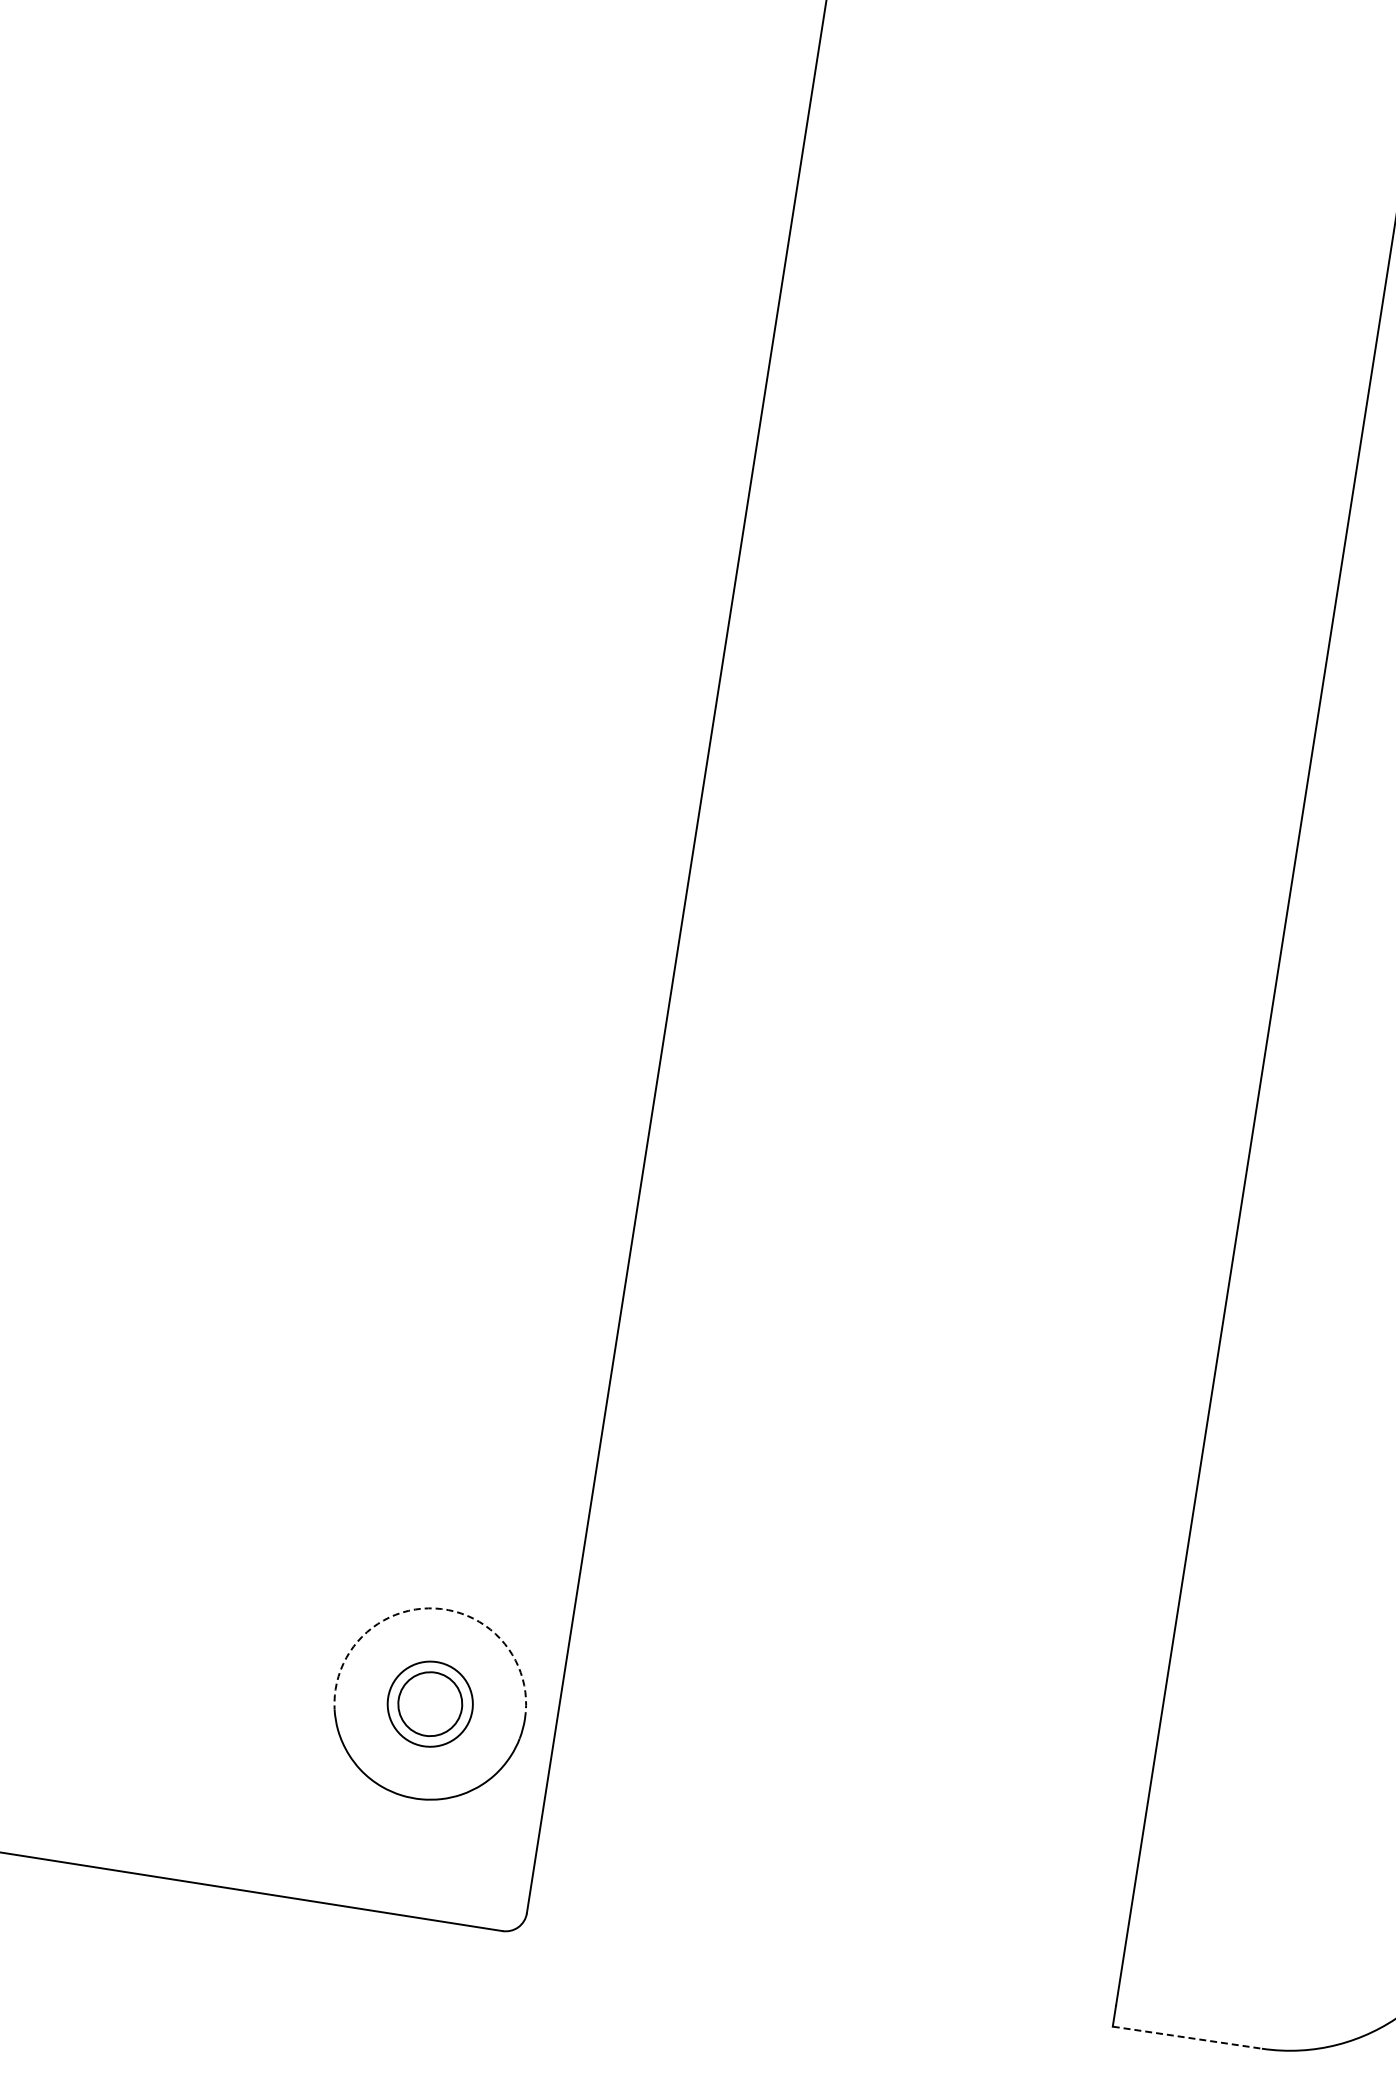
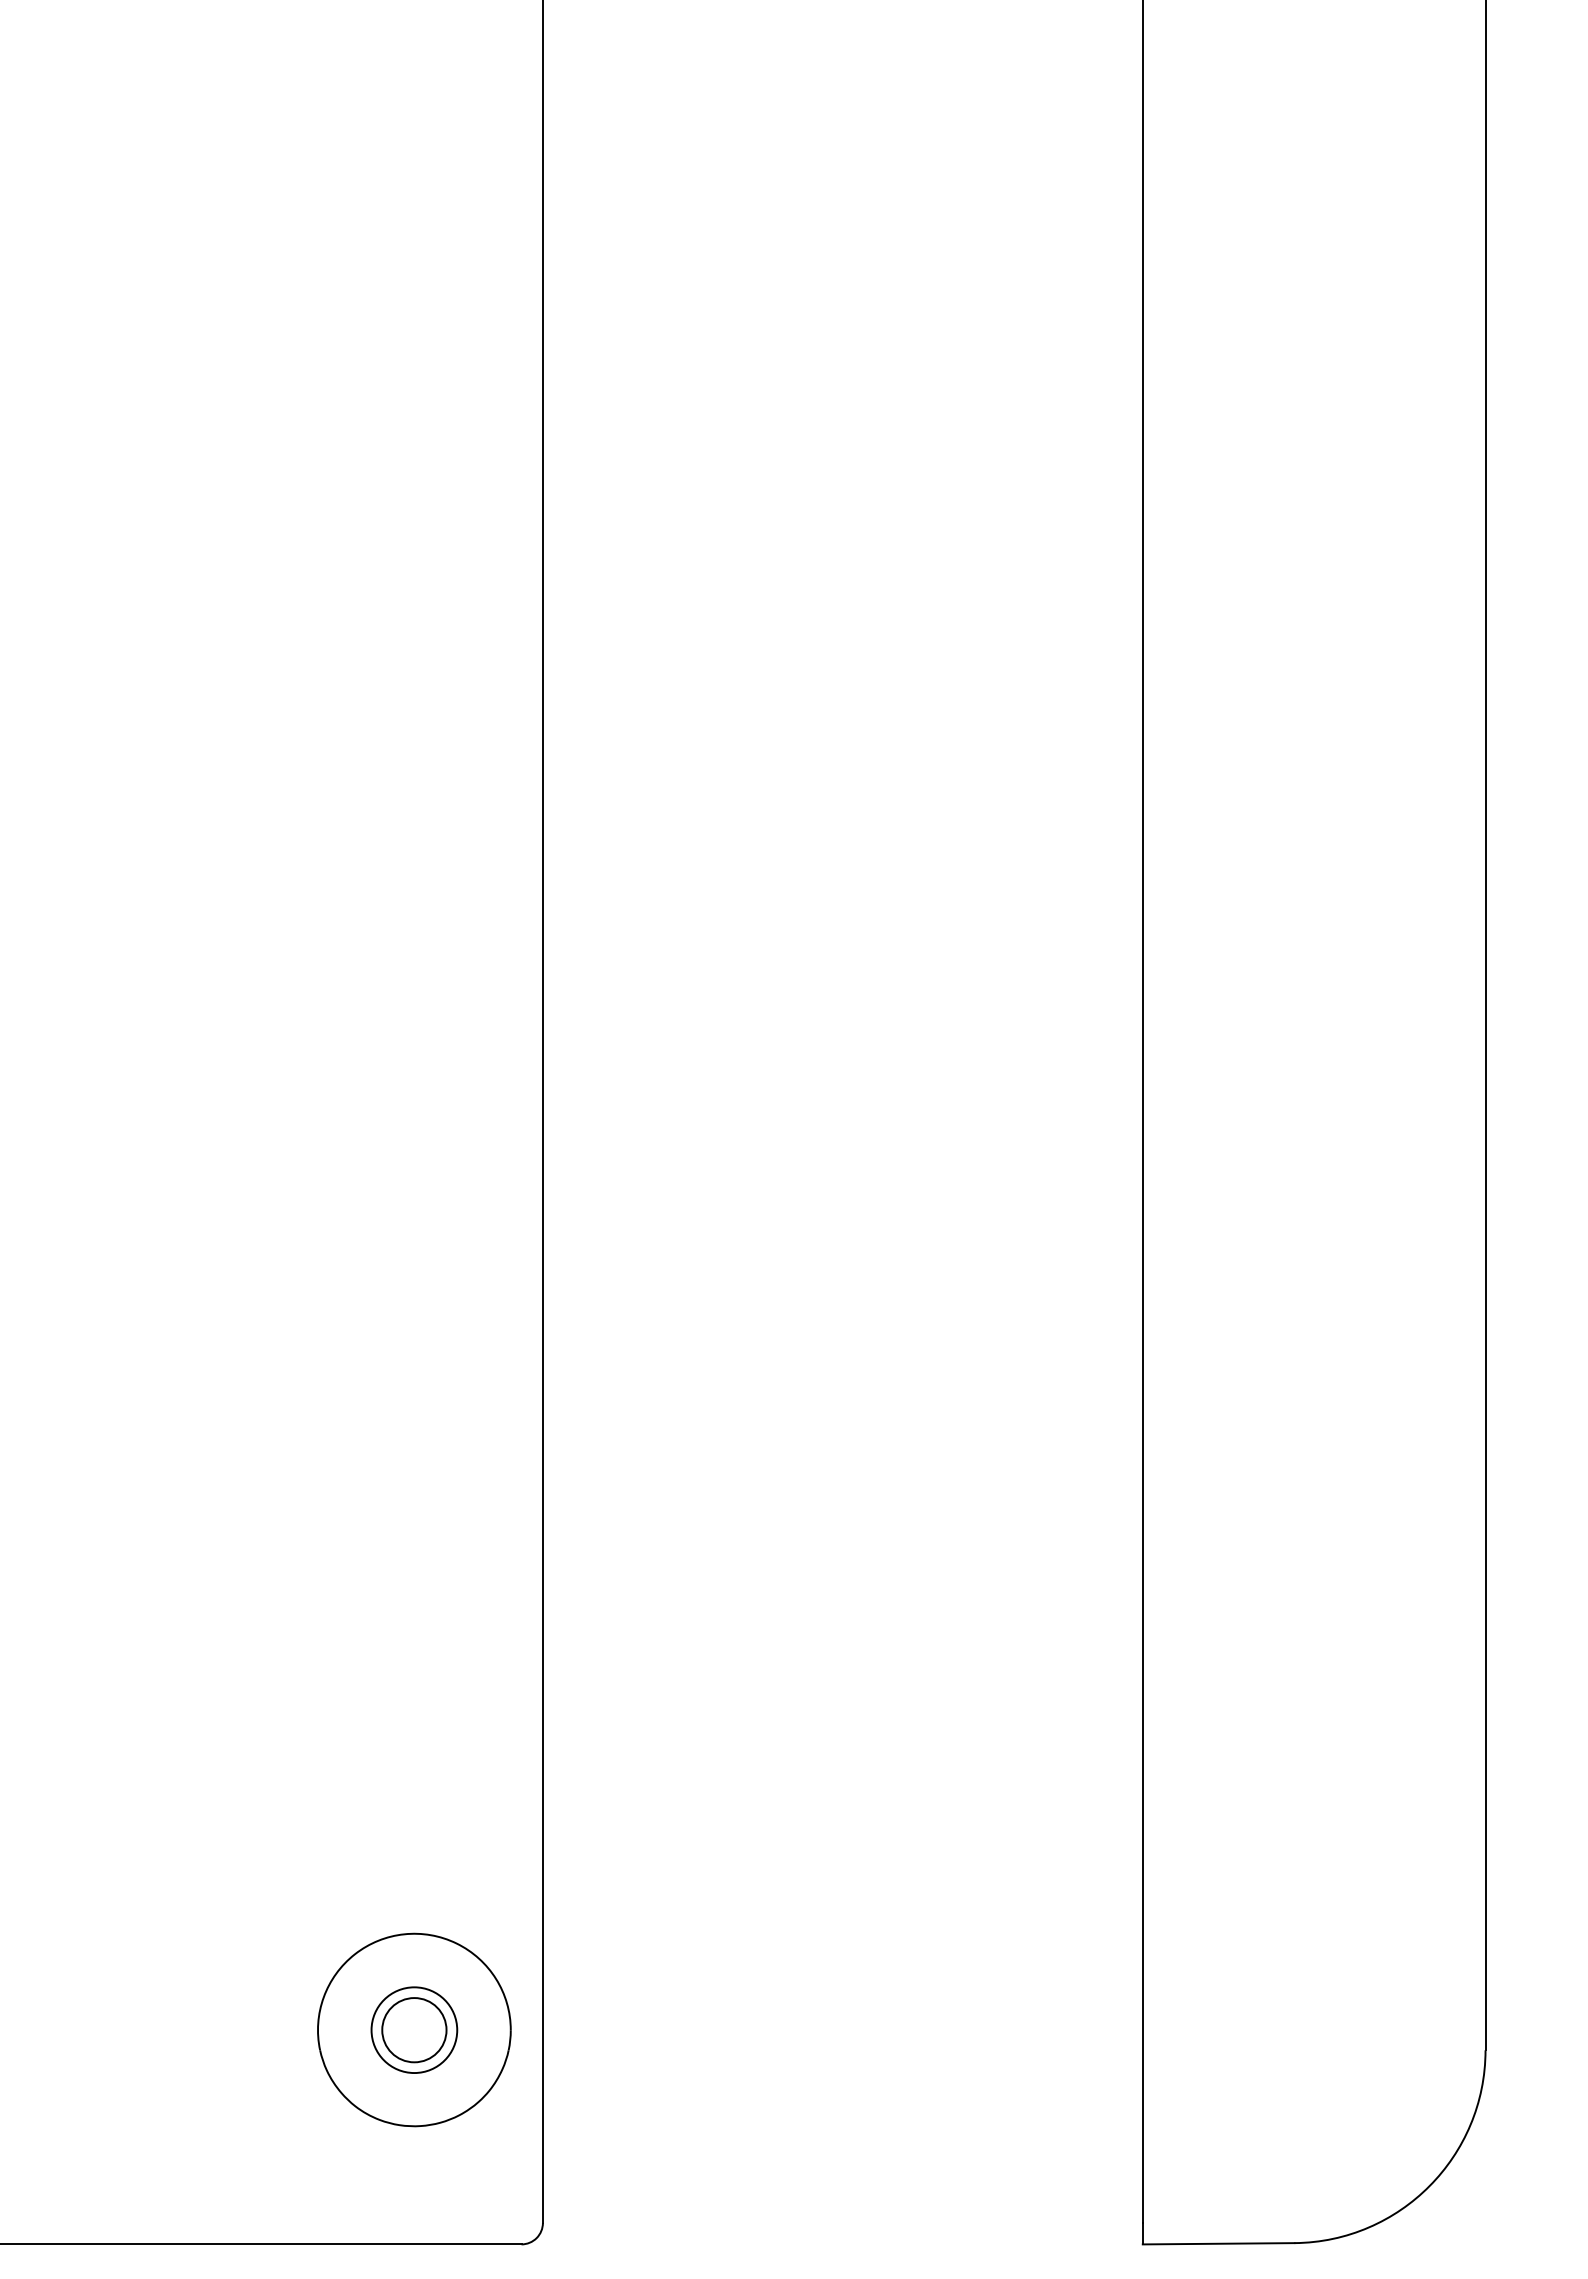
arc: (435, 1608) -> (404, 1934), dashed -> solid
line: (1187, 2037) -> (1218, 2243), dashed -> solid

